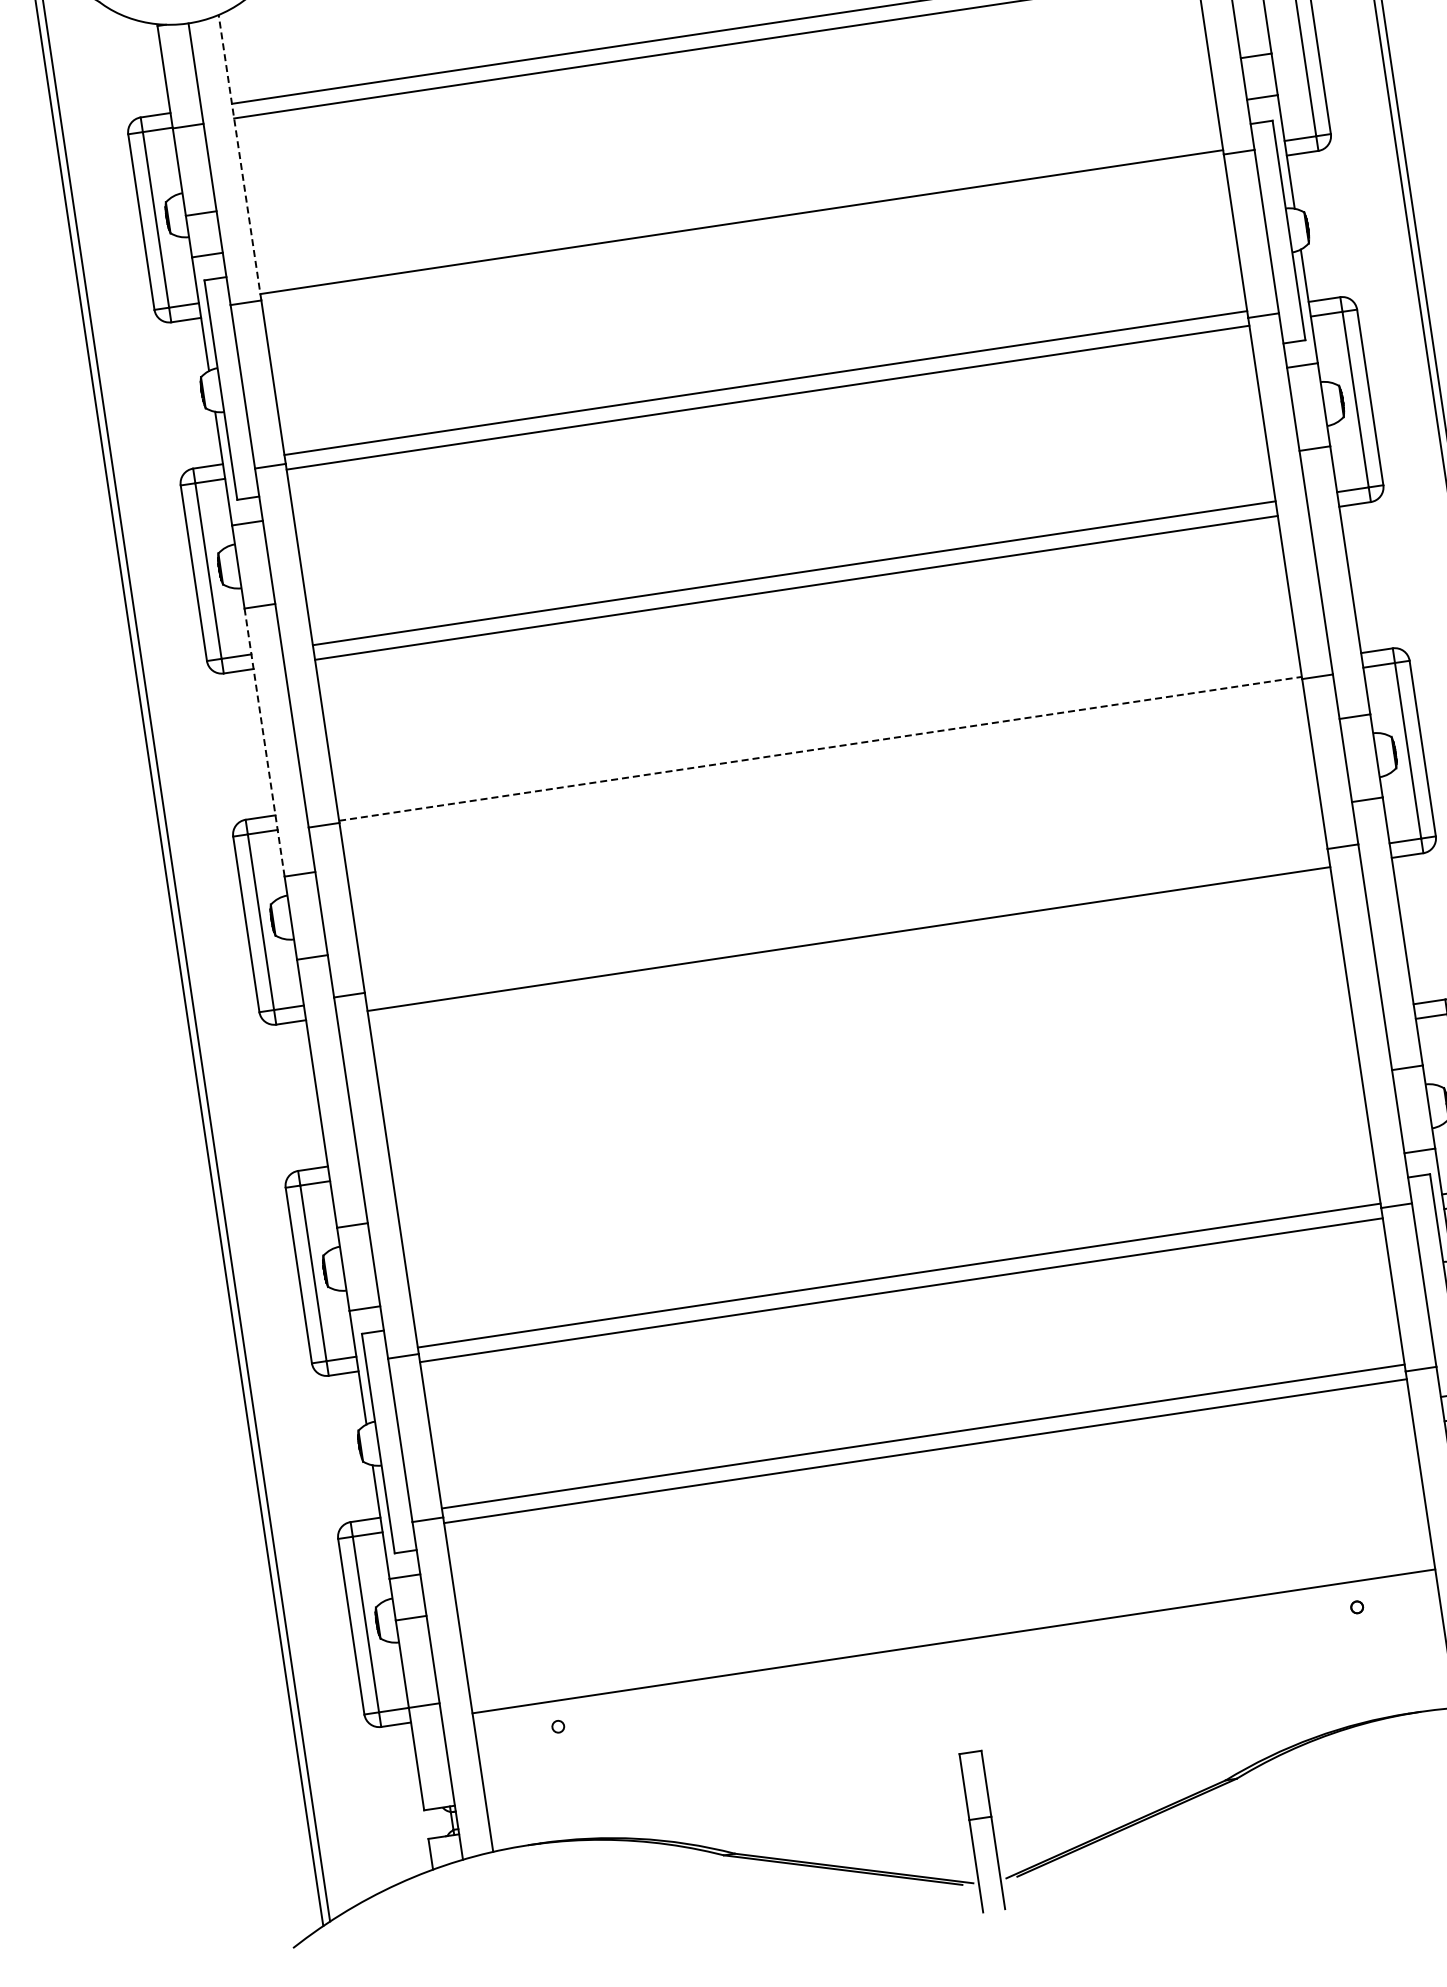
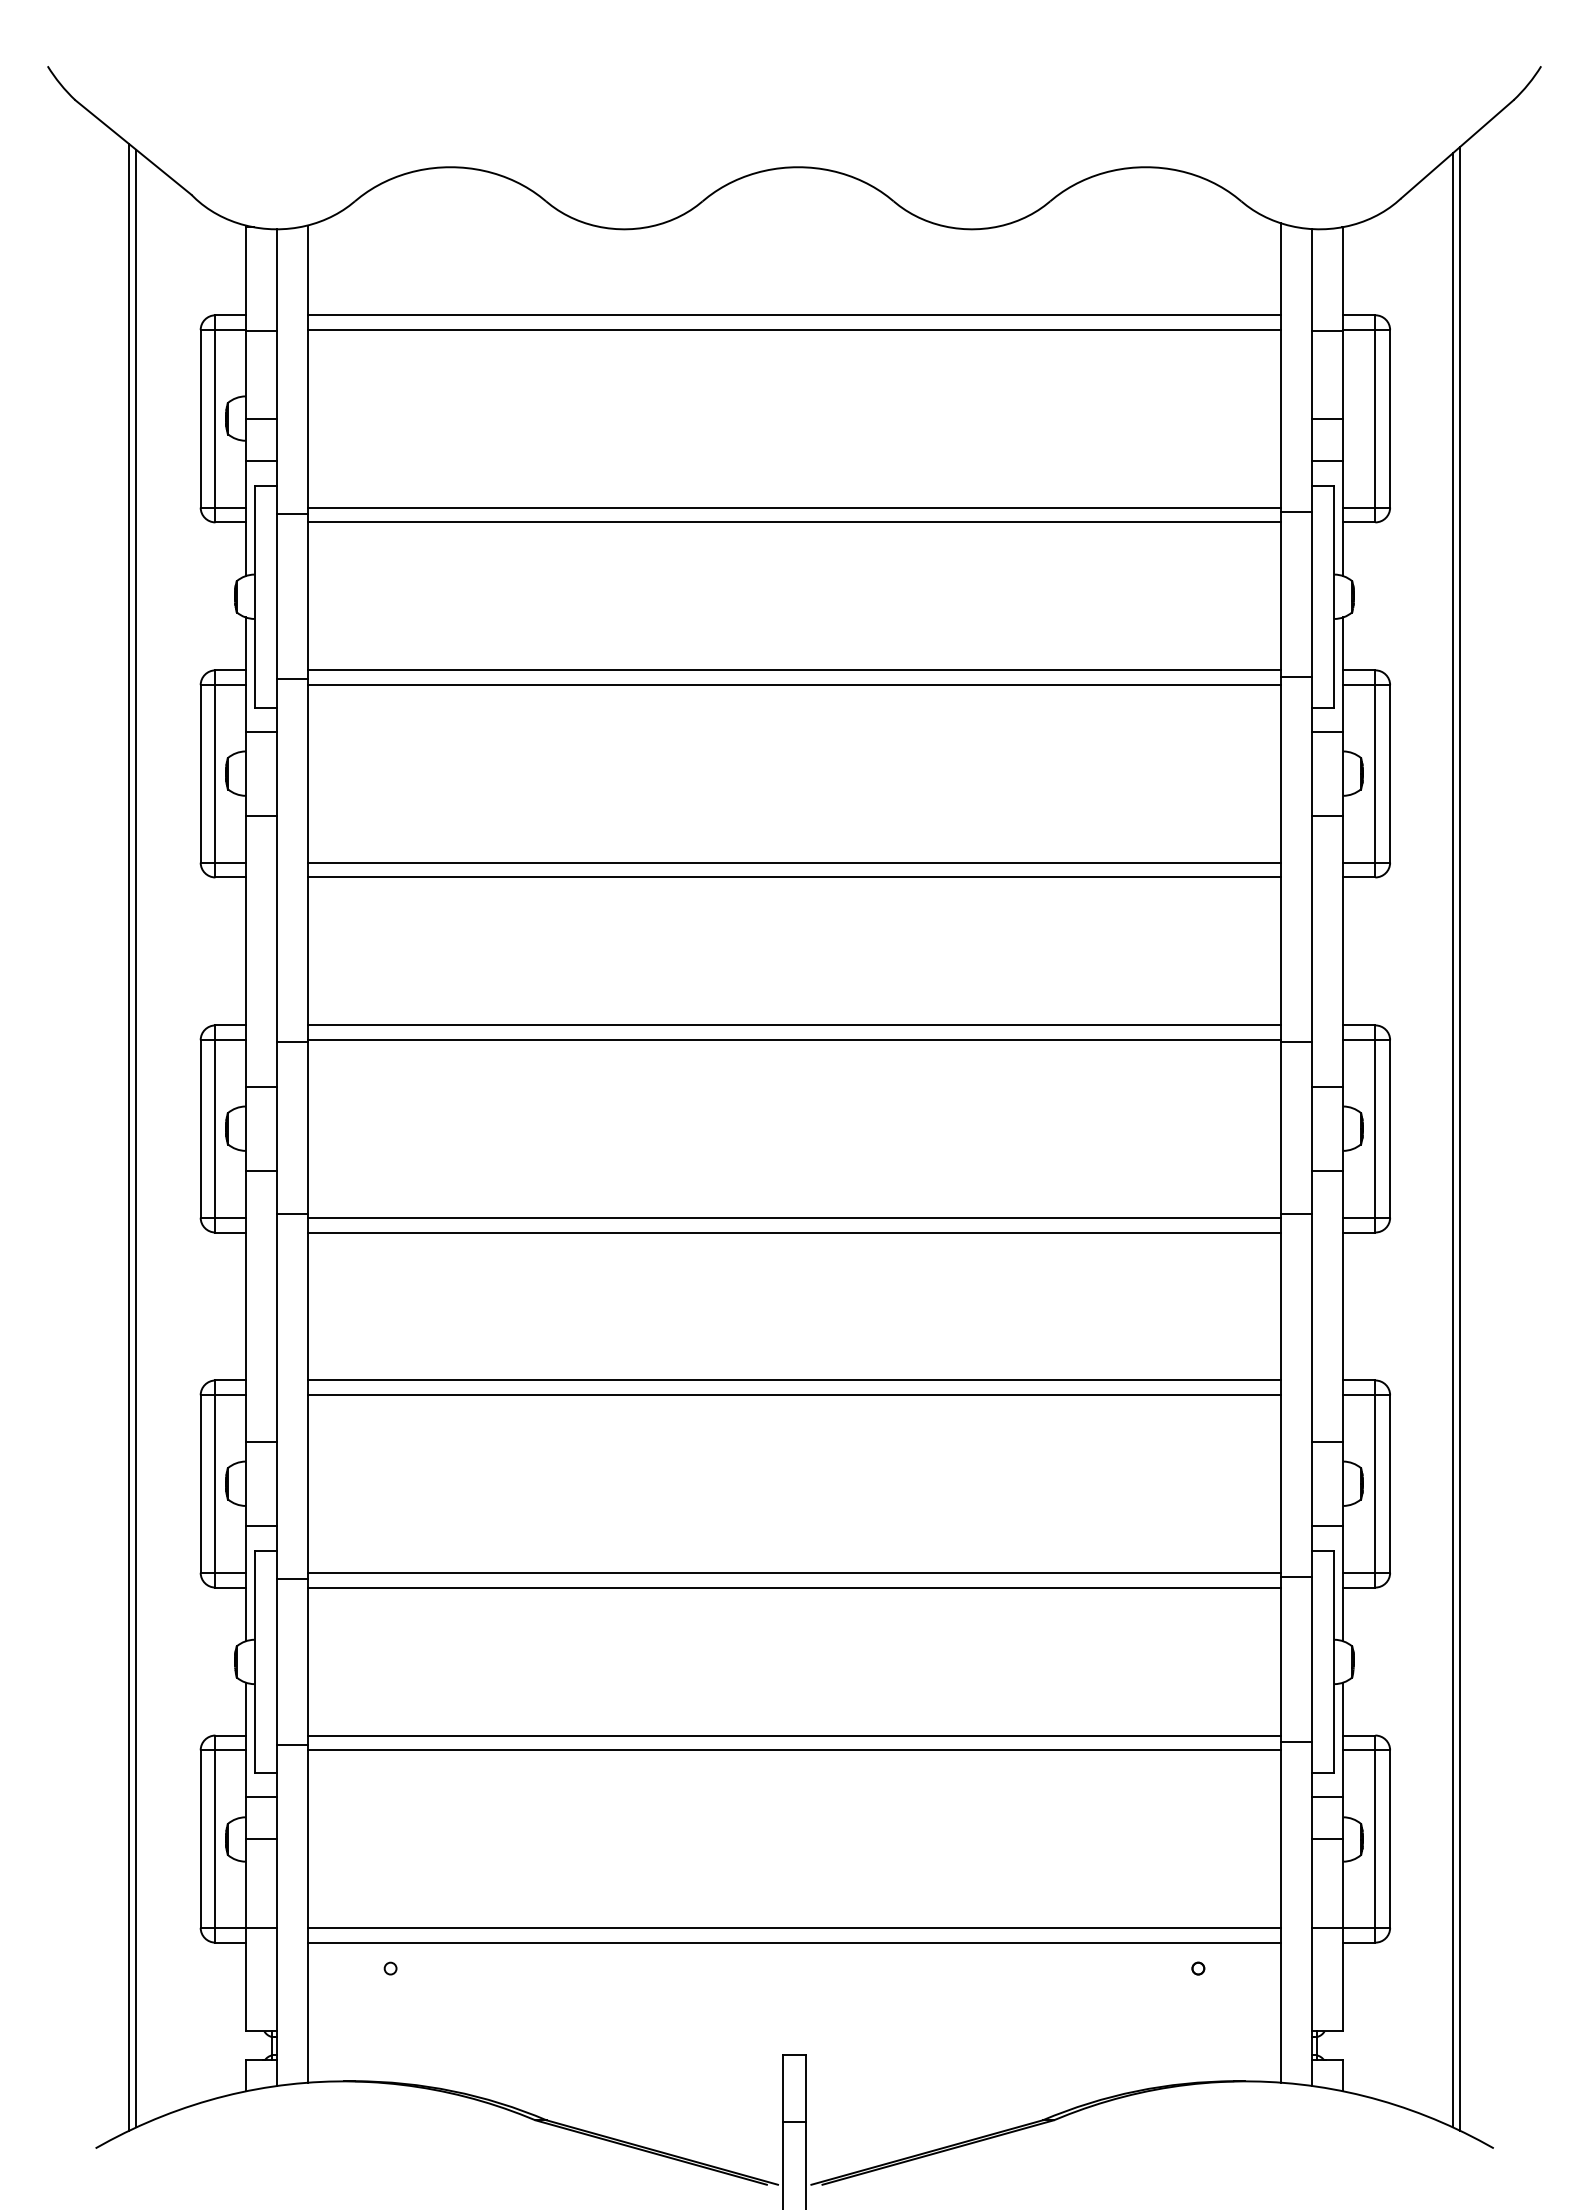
line: (239, 157) -> (307, 369), dashed -> solid
line: (743, 236) -> (794, 522), added
line: (818, 734) -> (794, 1025), added
line: (264, 742) -> (245, 951), dashed -> solid
line: (820, 749) -> (794, 1040), dashed -> solid
line: (846, 924) -> (794, 1217), added
line: (870, 1085) -> (794, 1380), added
line: (873, 1100) -> (794, 1395), added
line: (951, 1626) -> (794, 1927), added

